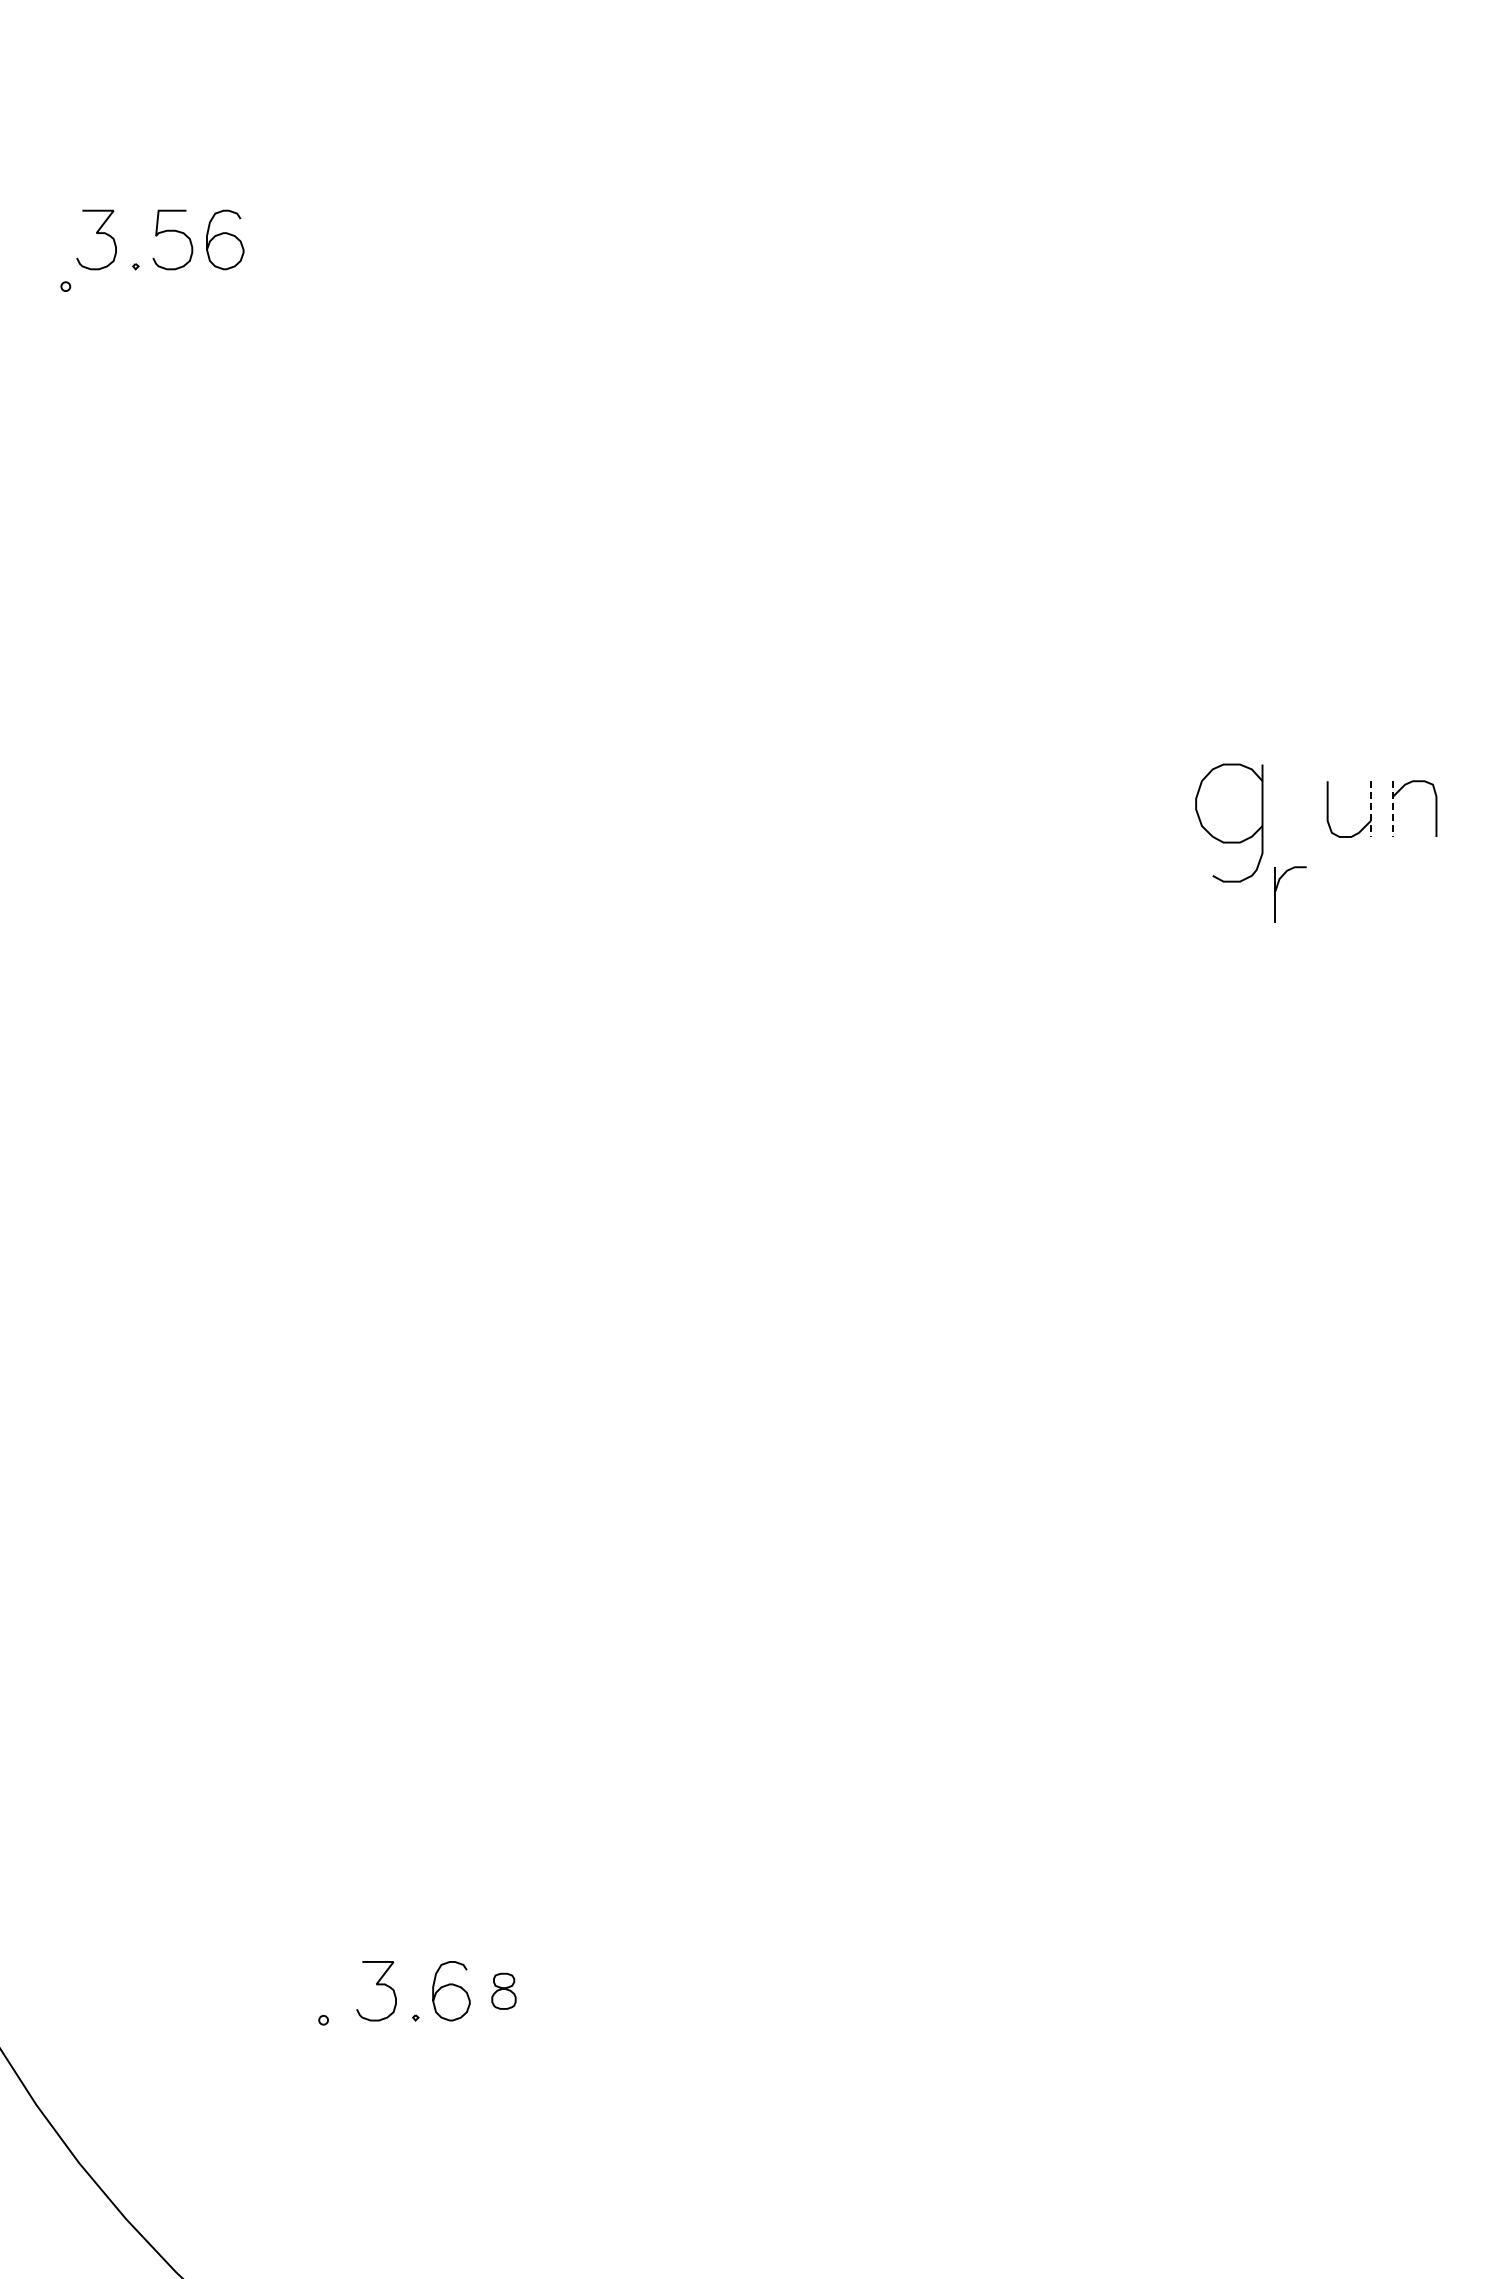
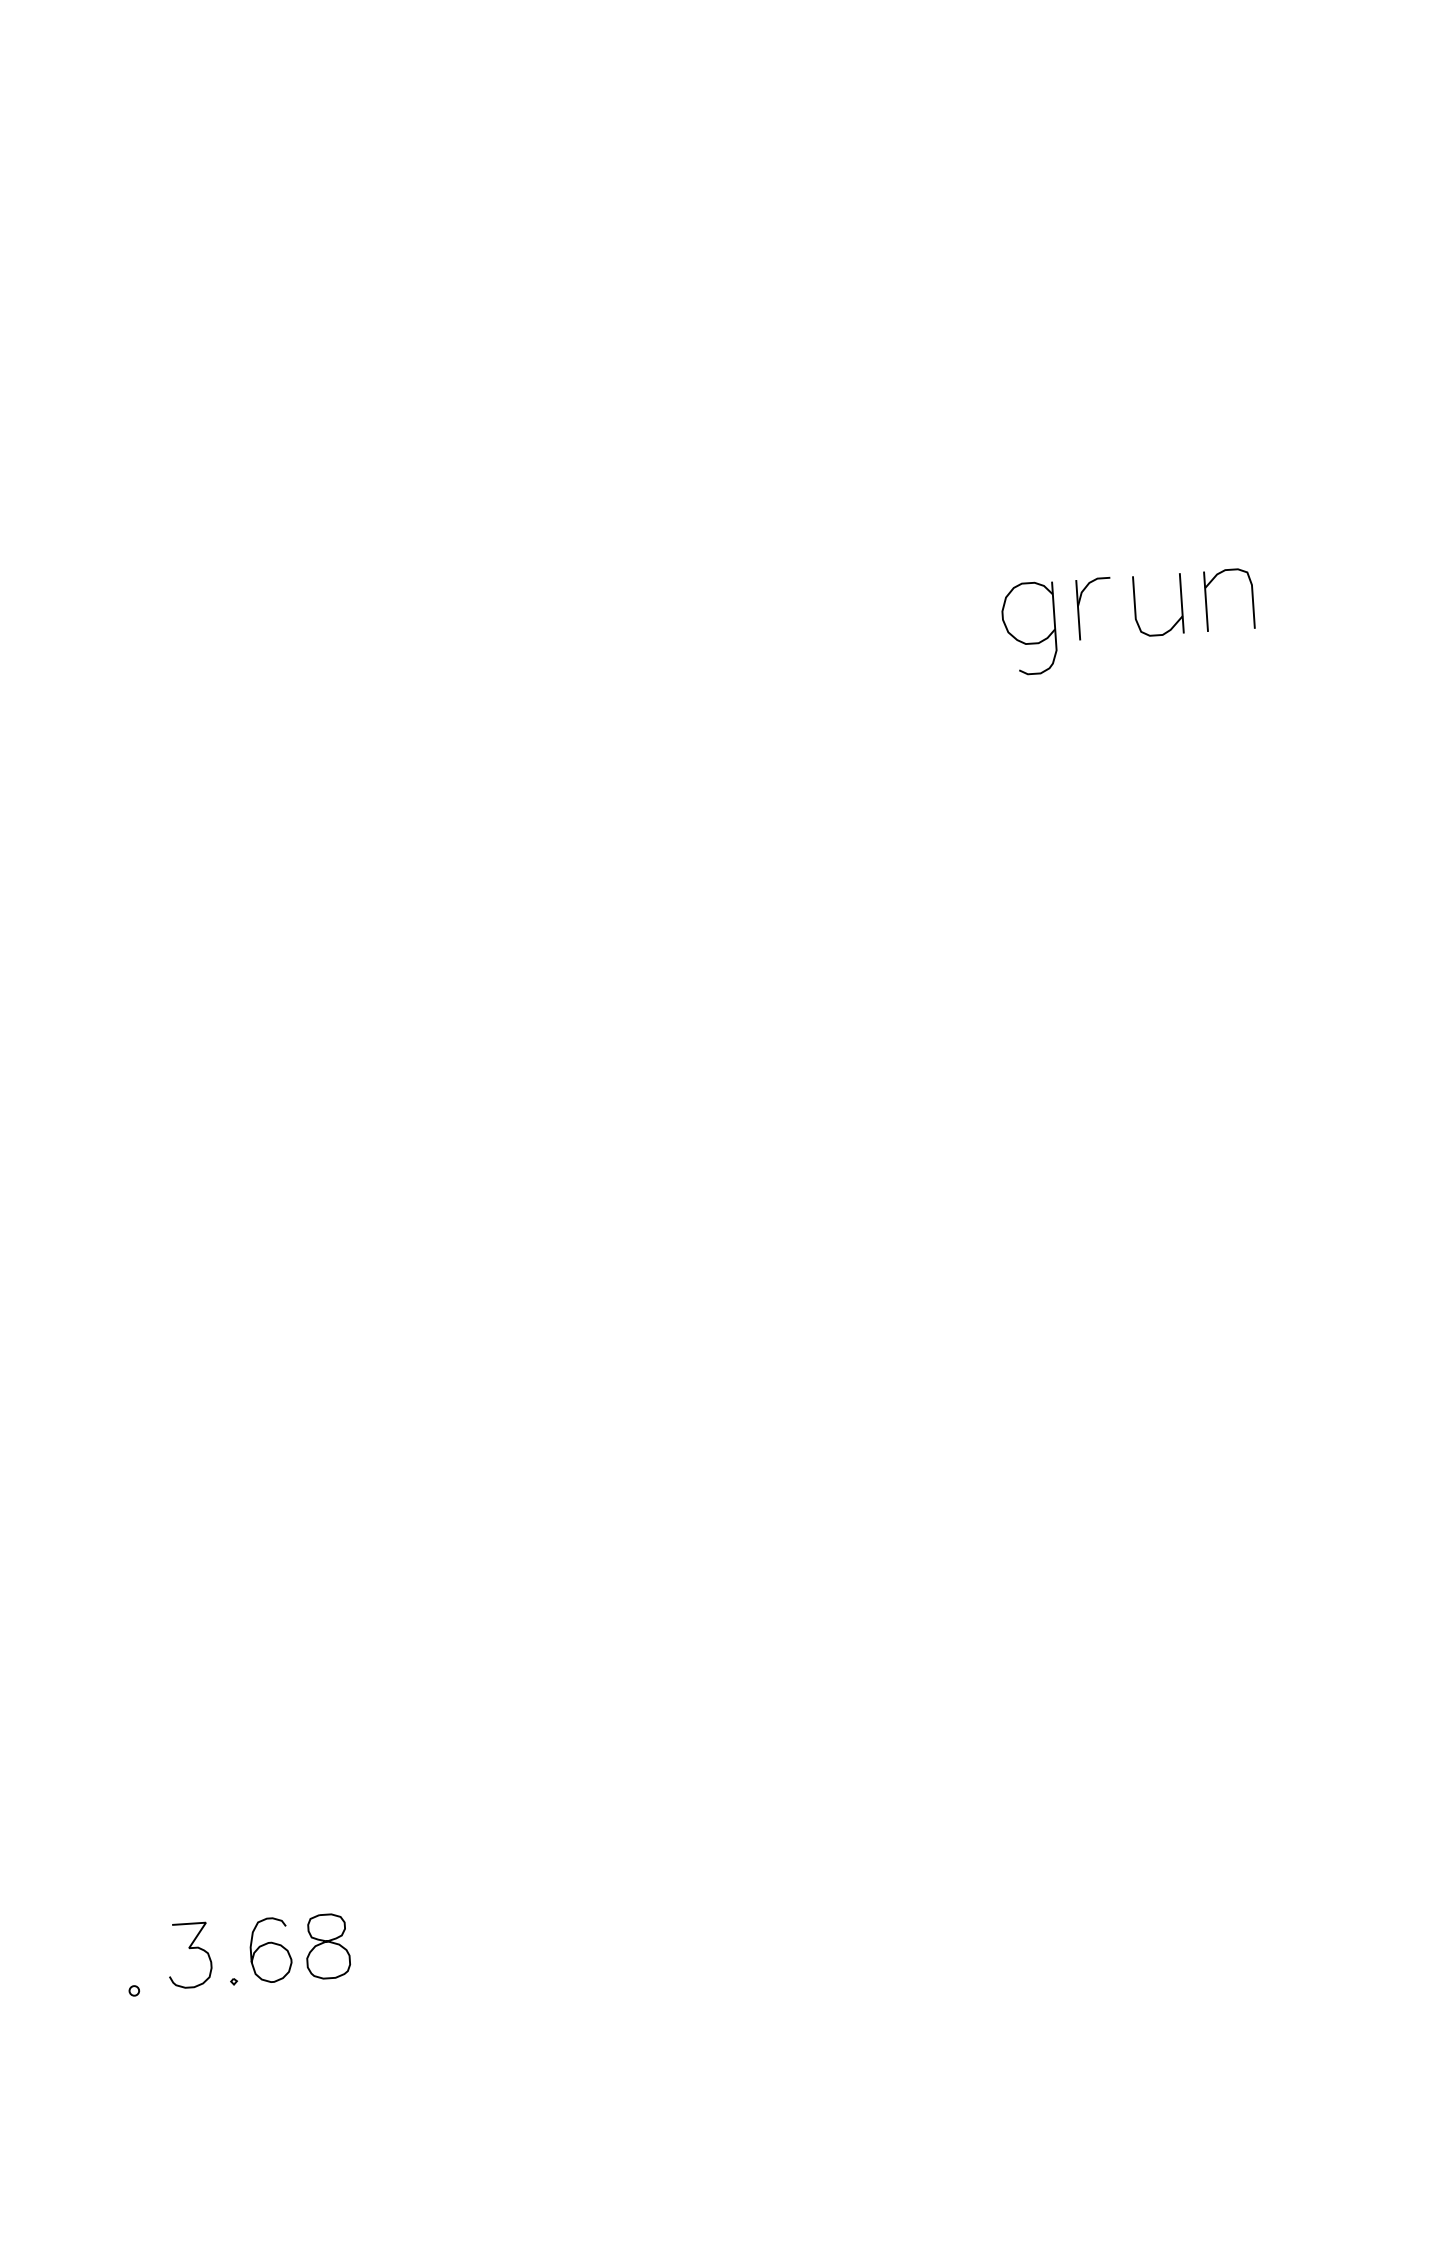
line: (1370, 809) -> (1181, 603), dashed -> solid
line: (1393, 809) -> (1206, 602), dashed -> solid
part: (1228, 822) -> (1028, 628), size x0.71
part: (1277, 888) -> (1080, 602), moved
part: (503, 1991) -> (327, 1946), size x1.67

